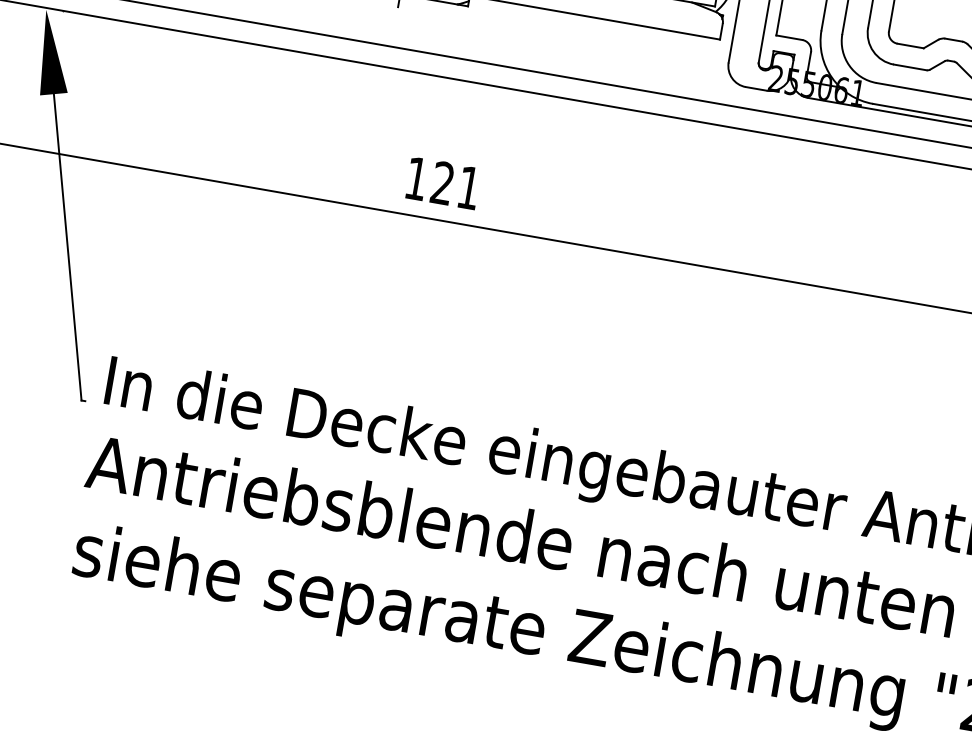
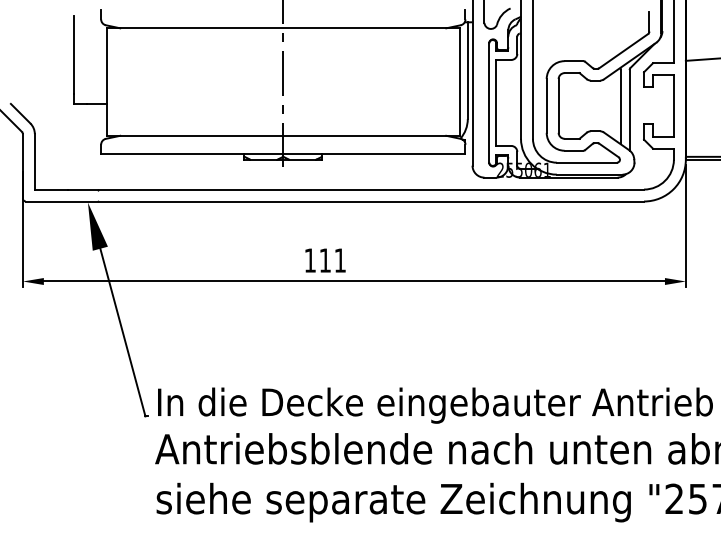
text: (441, 182) -> (324, 260), 121 -> 111

